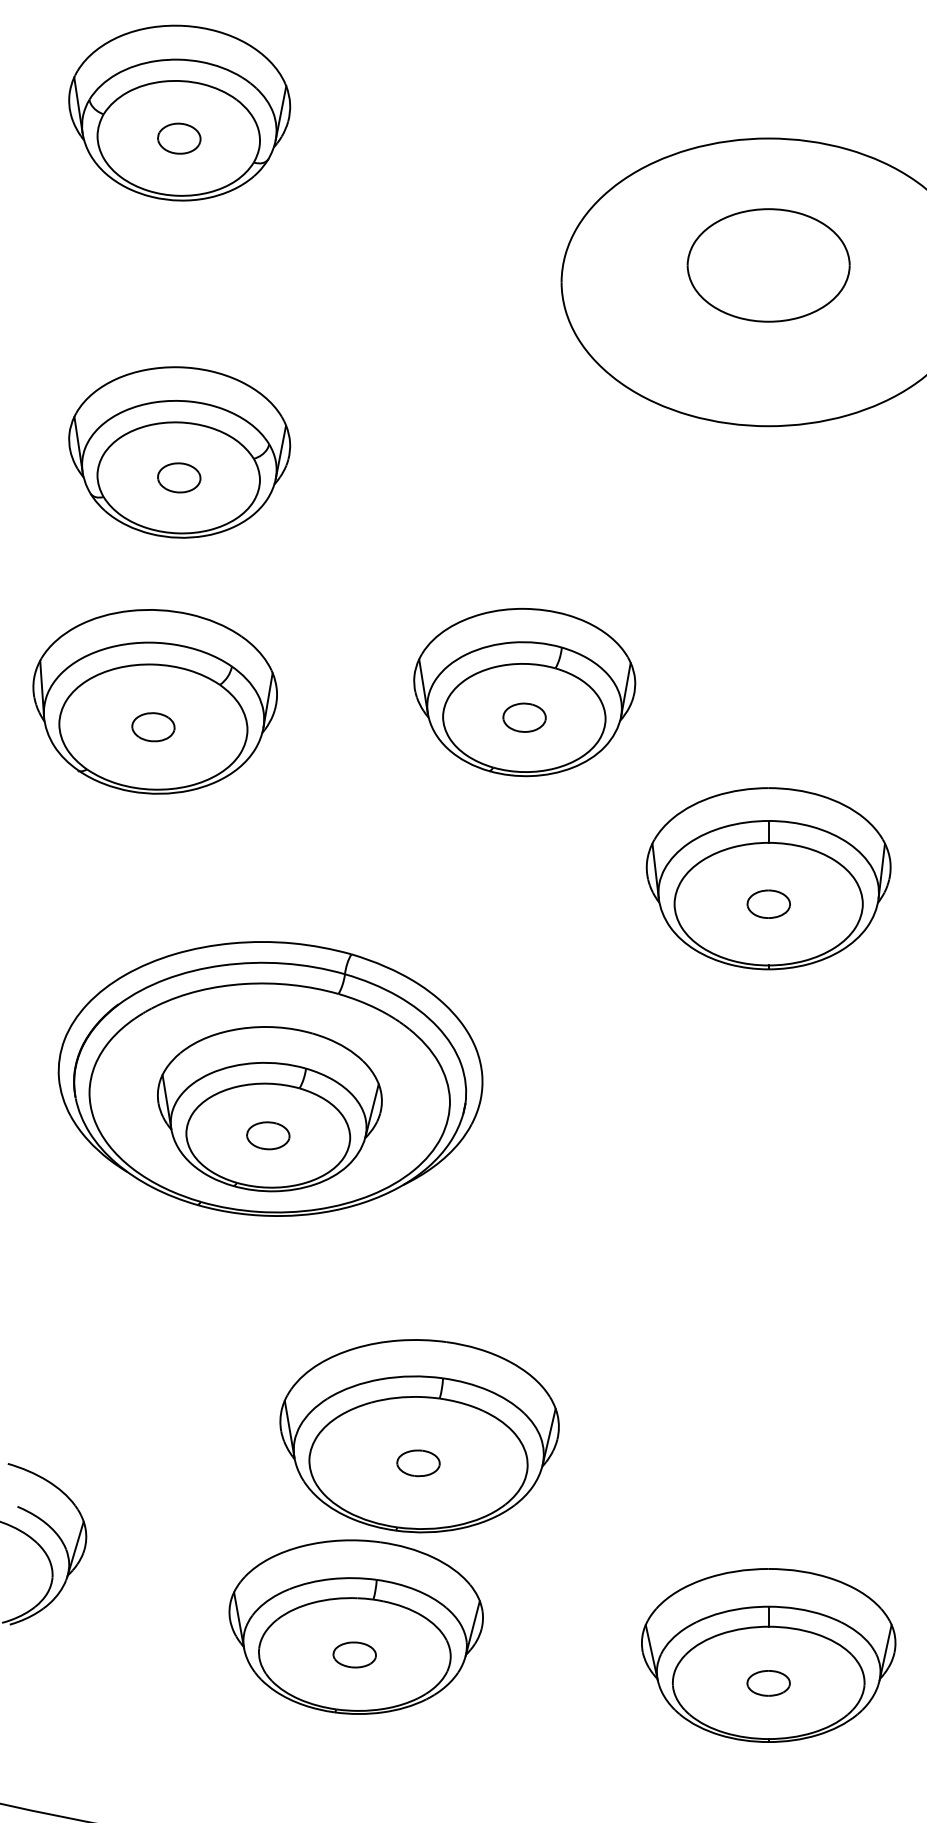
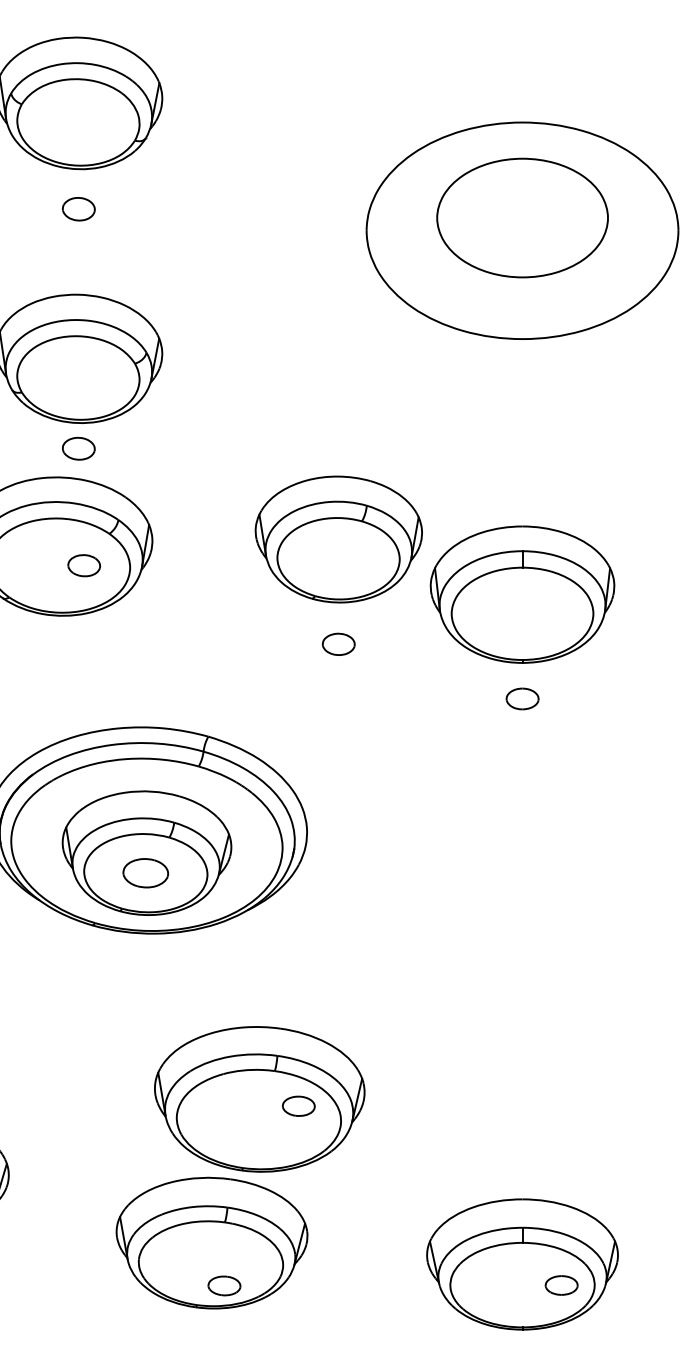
part: (179, 138) -> (78, 209), moved
part: (768, 265) -> (522, 218), size x1.4
part: (179, 477) -> (78, 448), moved
part: (524, 717) -> (338, 644), moved
part: (153, 727) -> (84, 565), moved
part: (768, 878) -> (522, 594), moved
part: (268, 1135) -> (145, 873), size x1.4
part: (418, 1463) -> (298, 1106), moved
part: (354, 1654) -> (224, 1285), moved
part: (768, 1683) -> (561, 1285), moved

